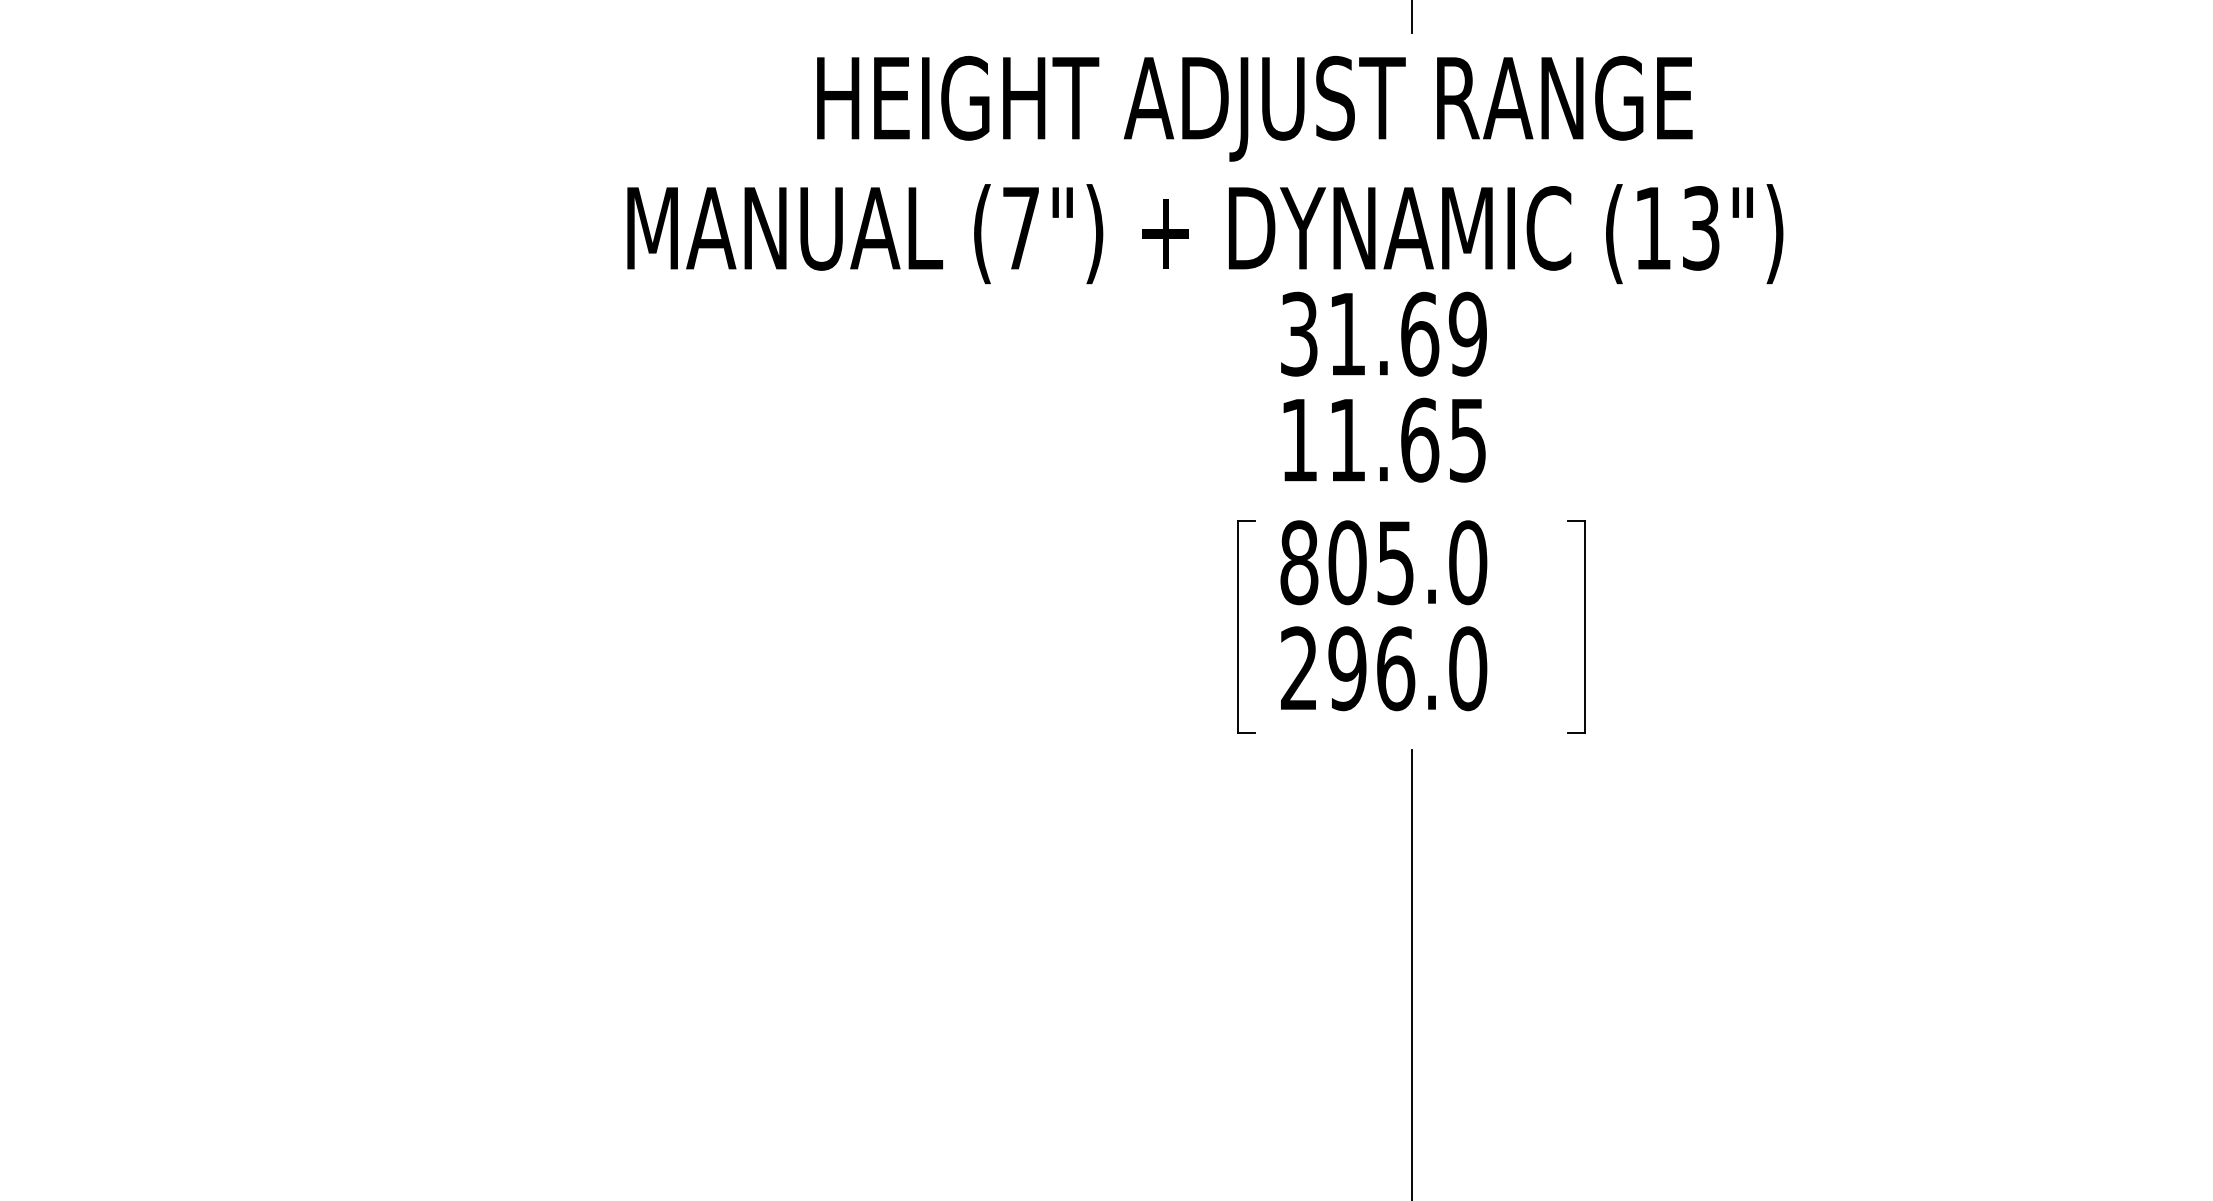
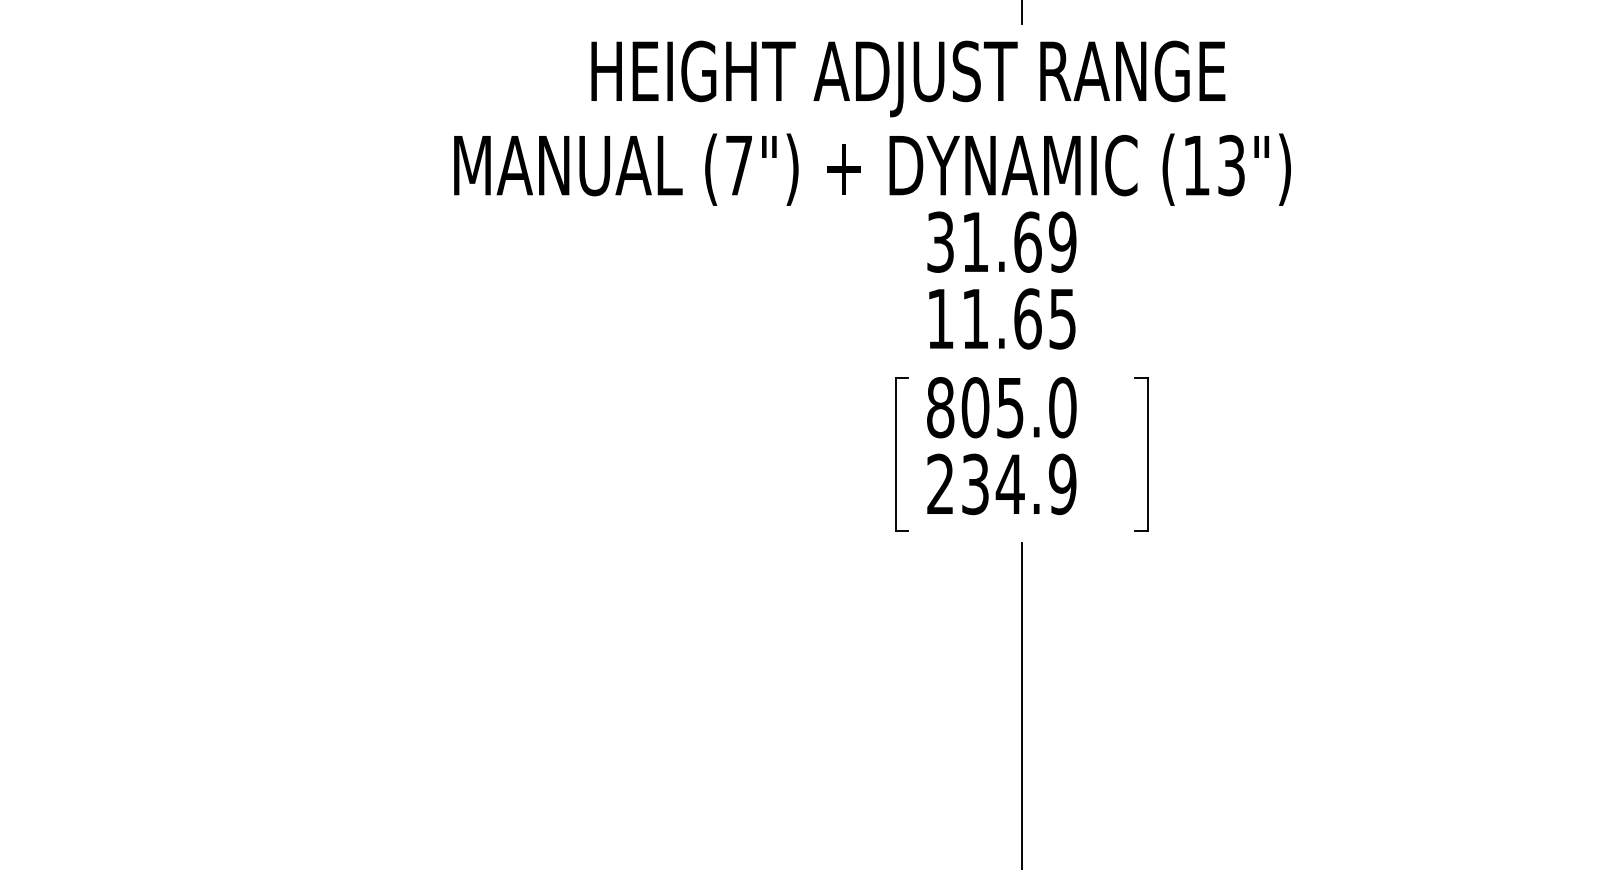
text: (1407, 668) -> (1018, 484), 296.0 -> 234.9

